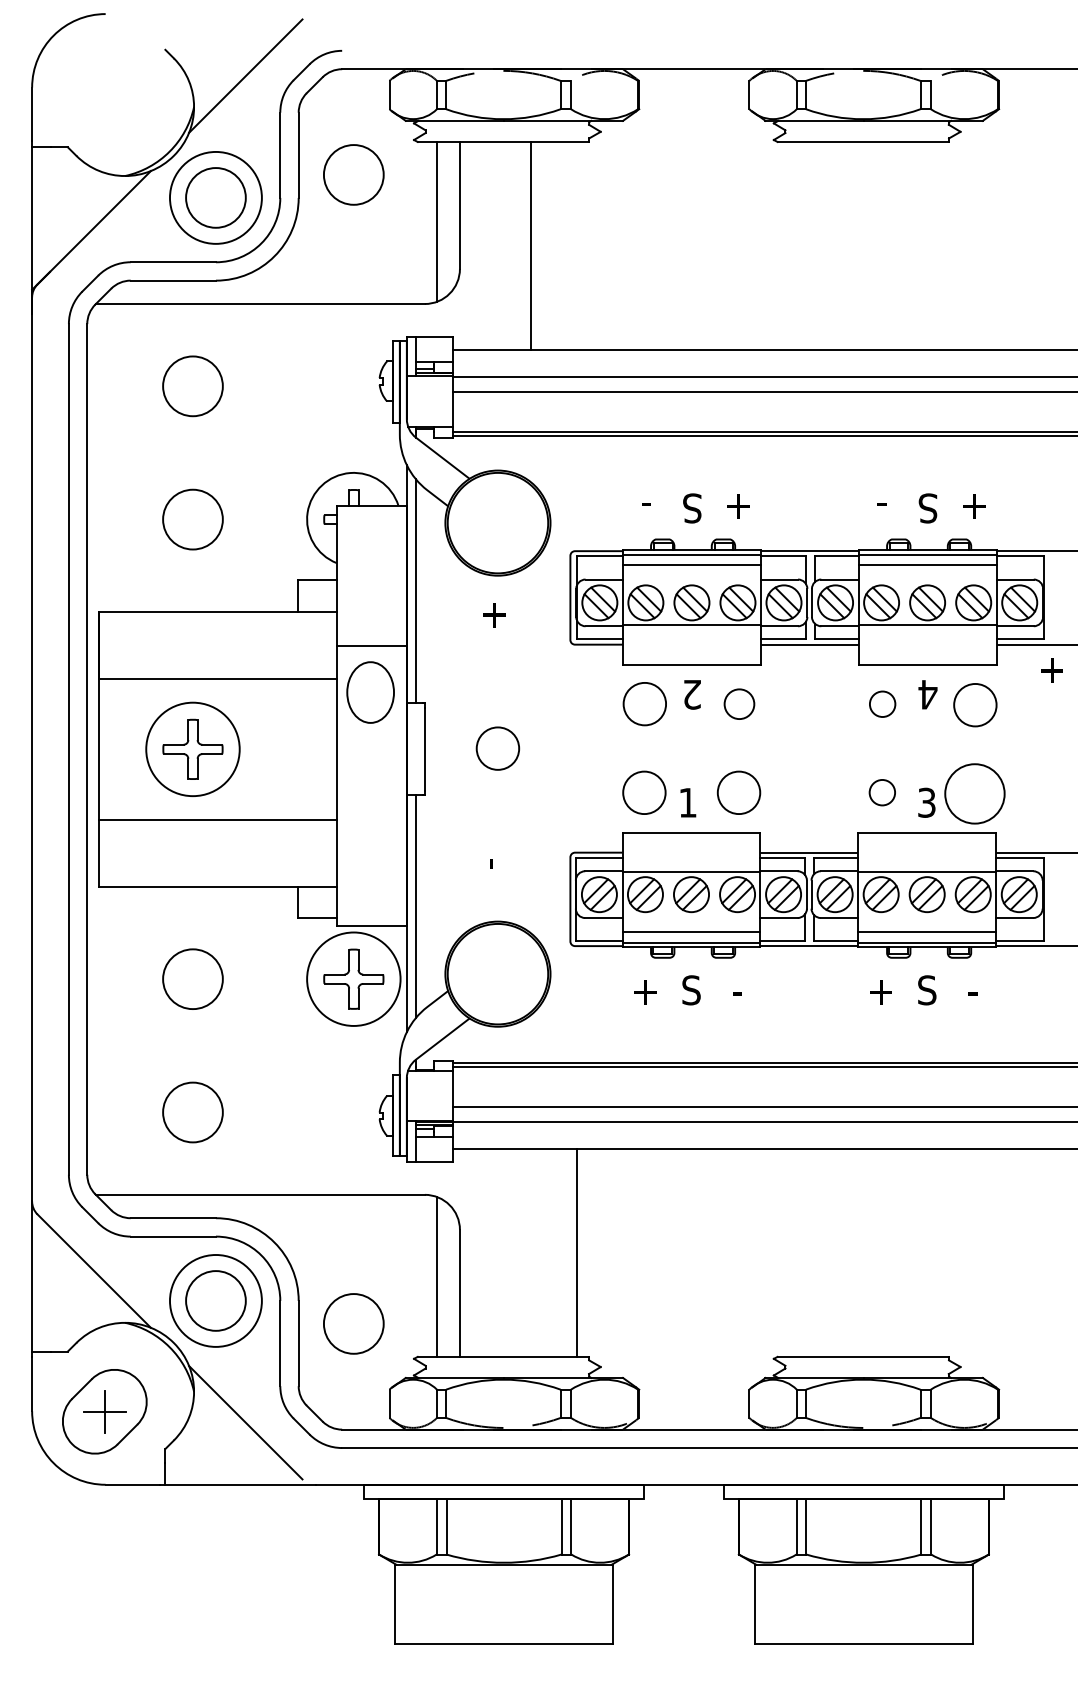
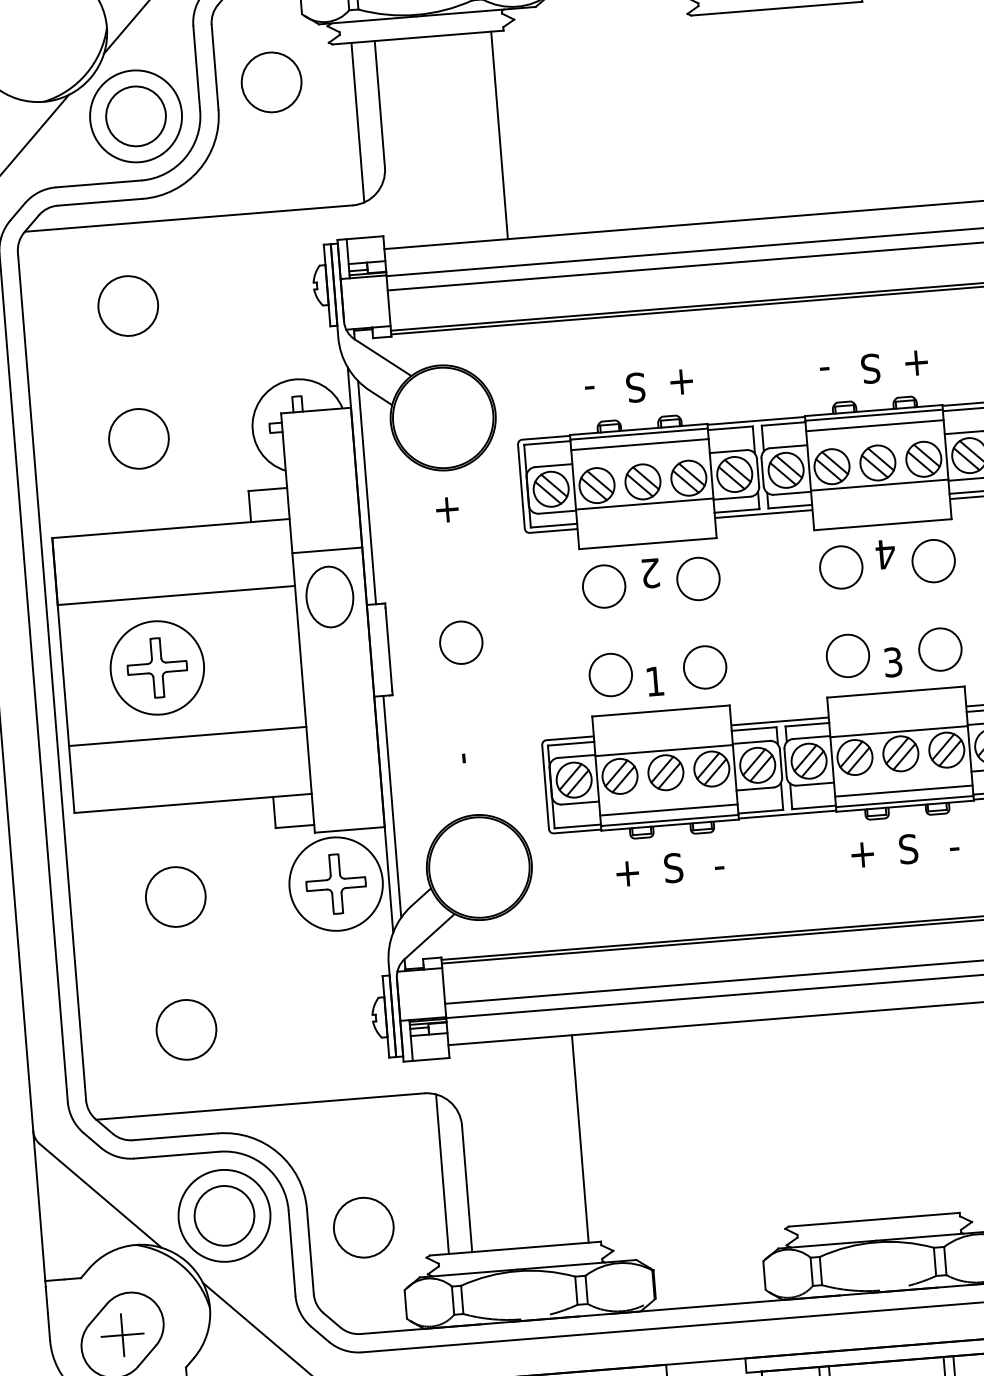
line: (530, 245) -> (499, 134), moved
circle: (739, 704) -> (698, 579), size x1.43
circle: (882, 704) -> (841, 567), size x1.67
circle: (882, 792) -> (848, 655), size x1.67
circle: (974, 793) -> (939, 649), size x0.71

